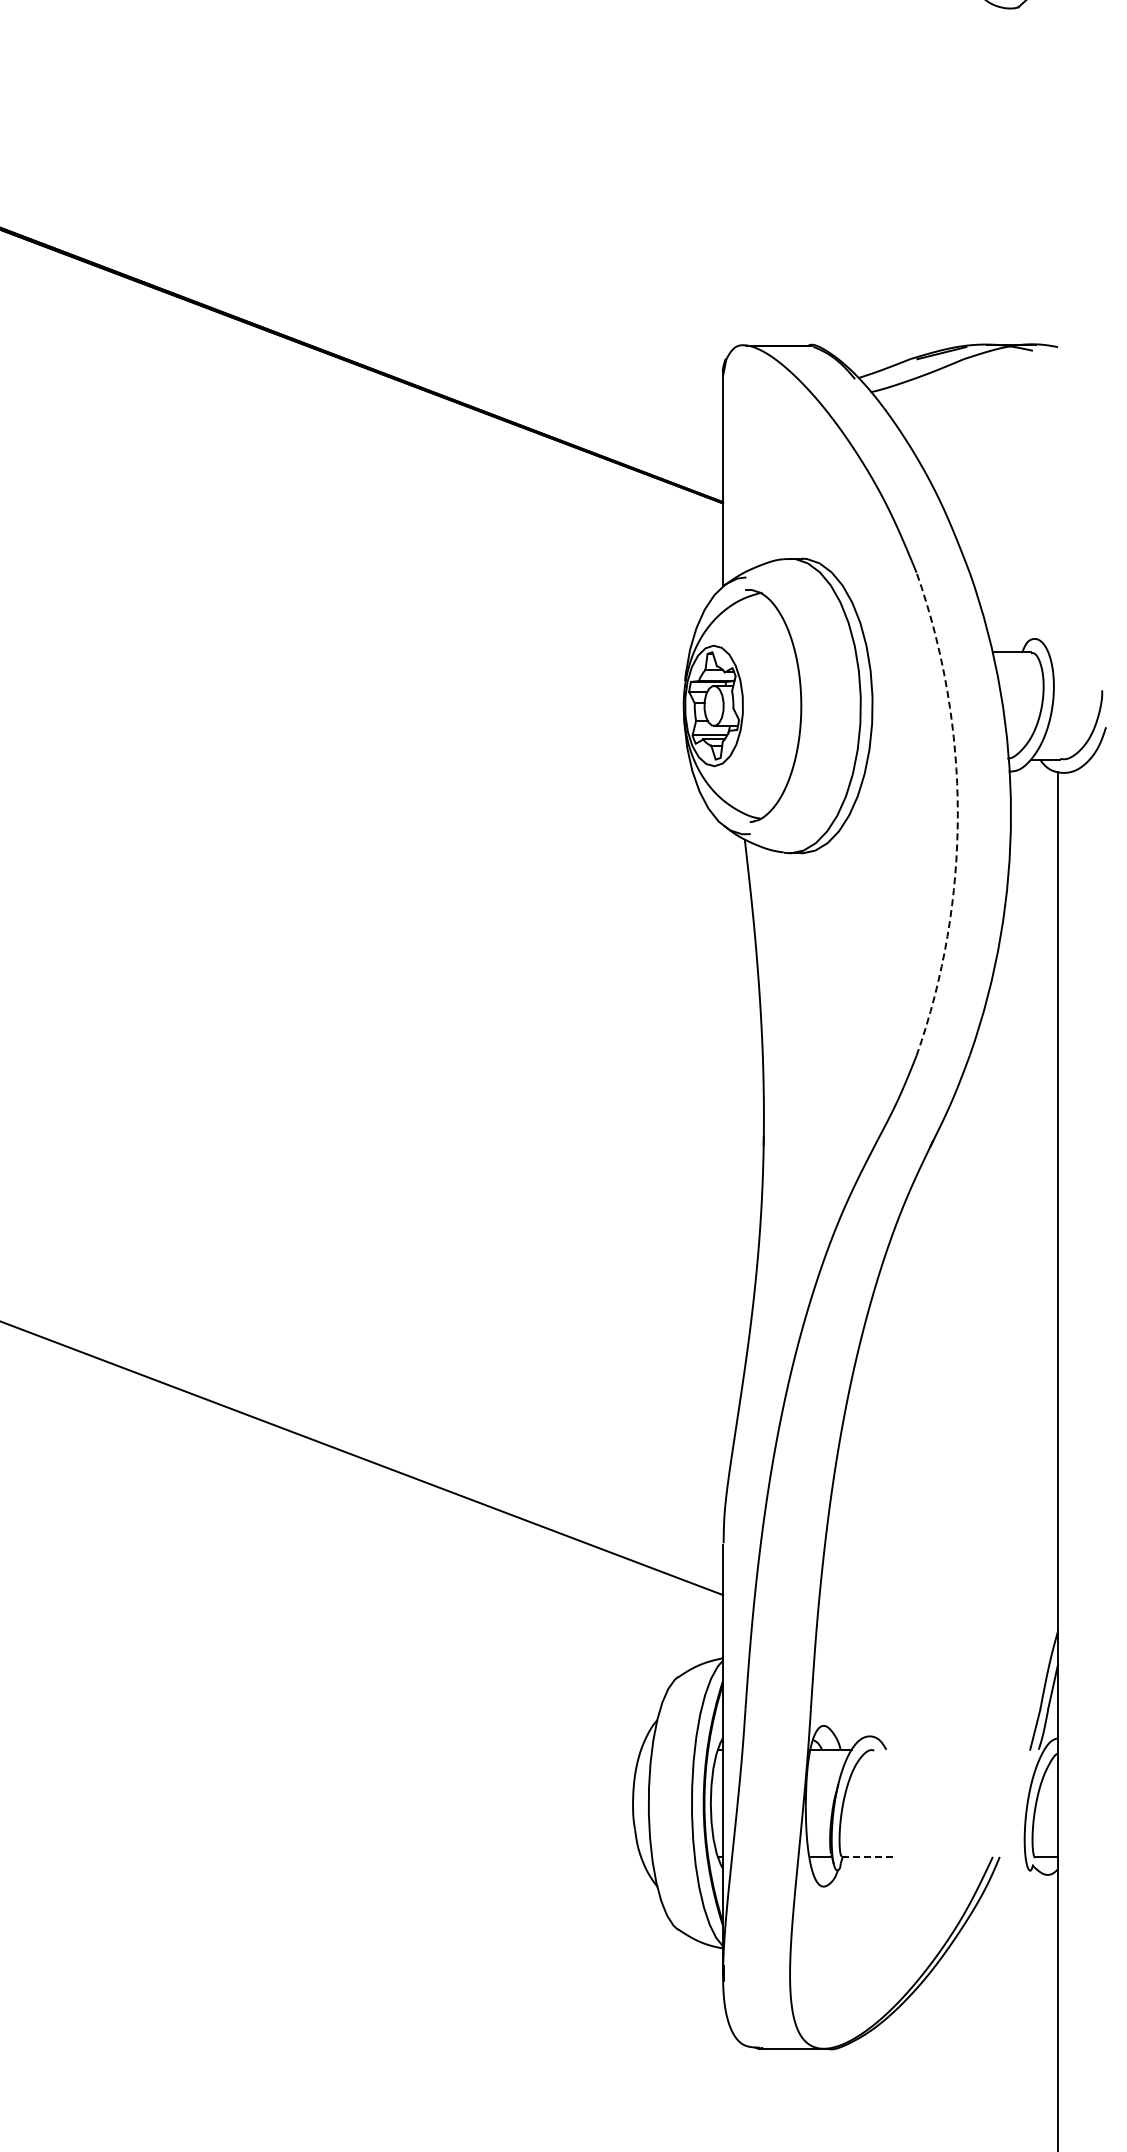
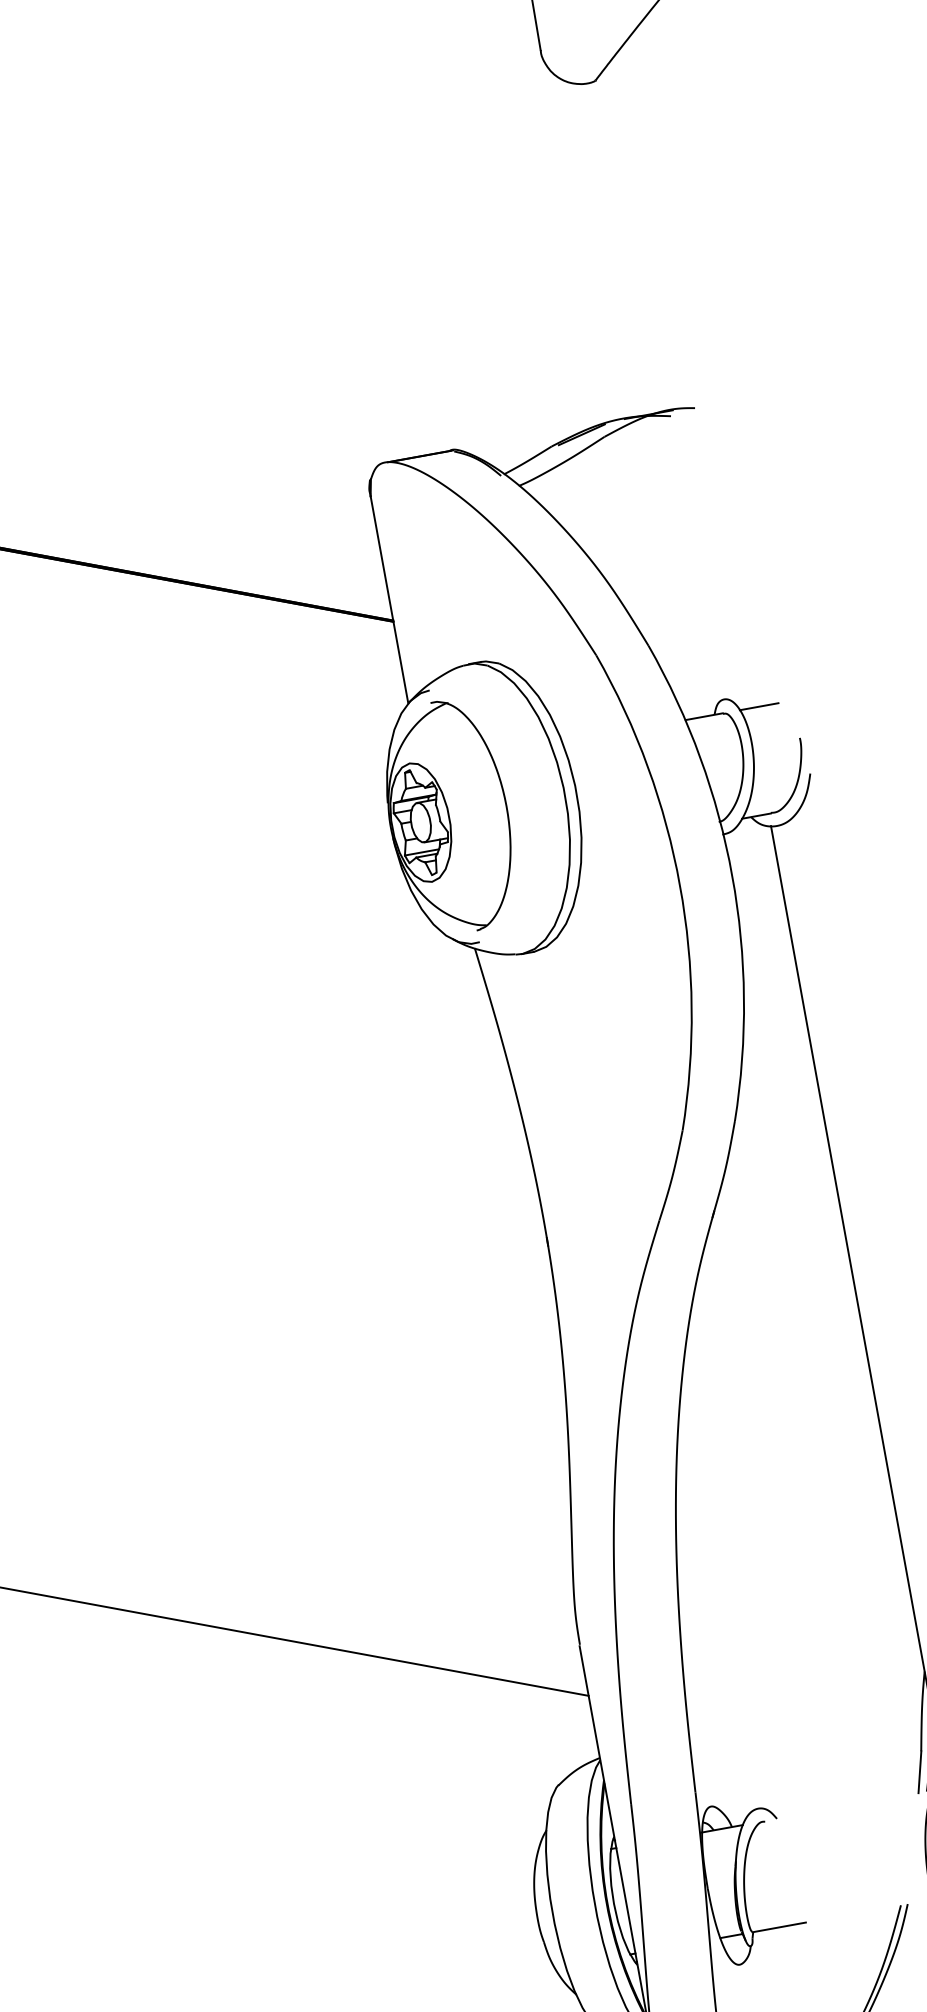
line: (1067, 652) -> (758, 706), added
arc: (957, 814) -> (679, 885), dashed -> solid
line: (869, 1856) -> (779, 1926), dashed -> solid

